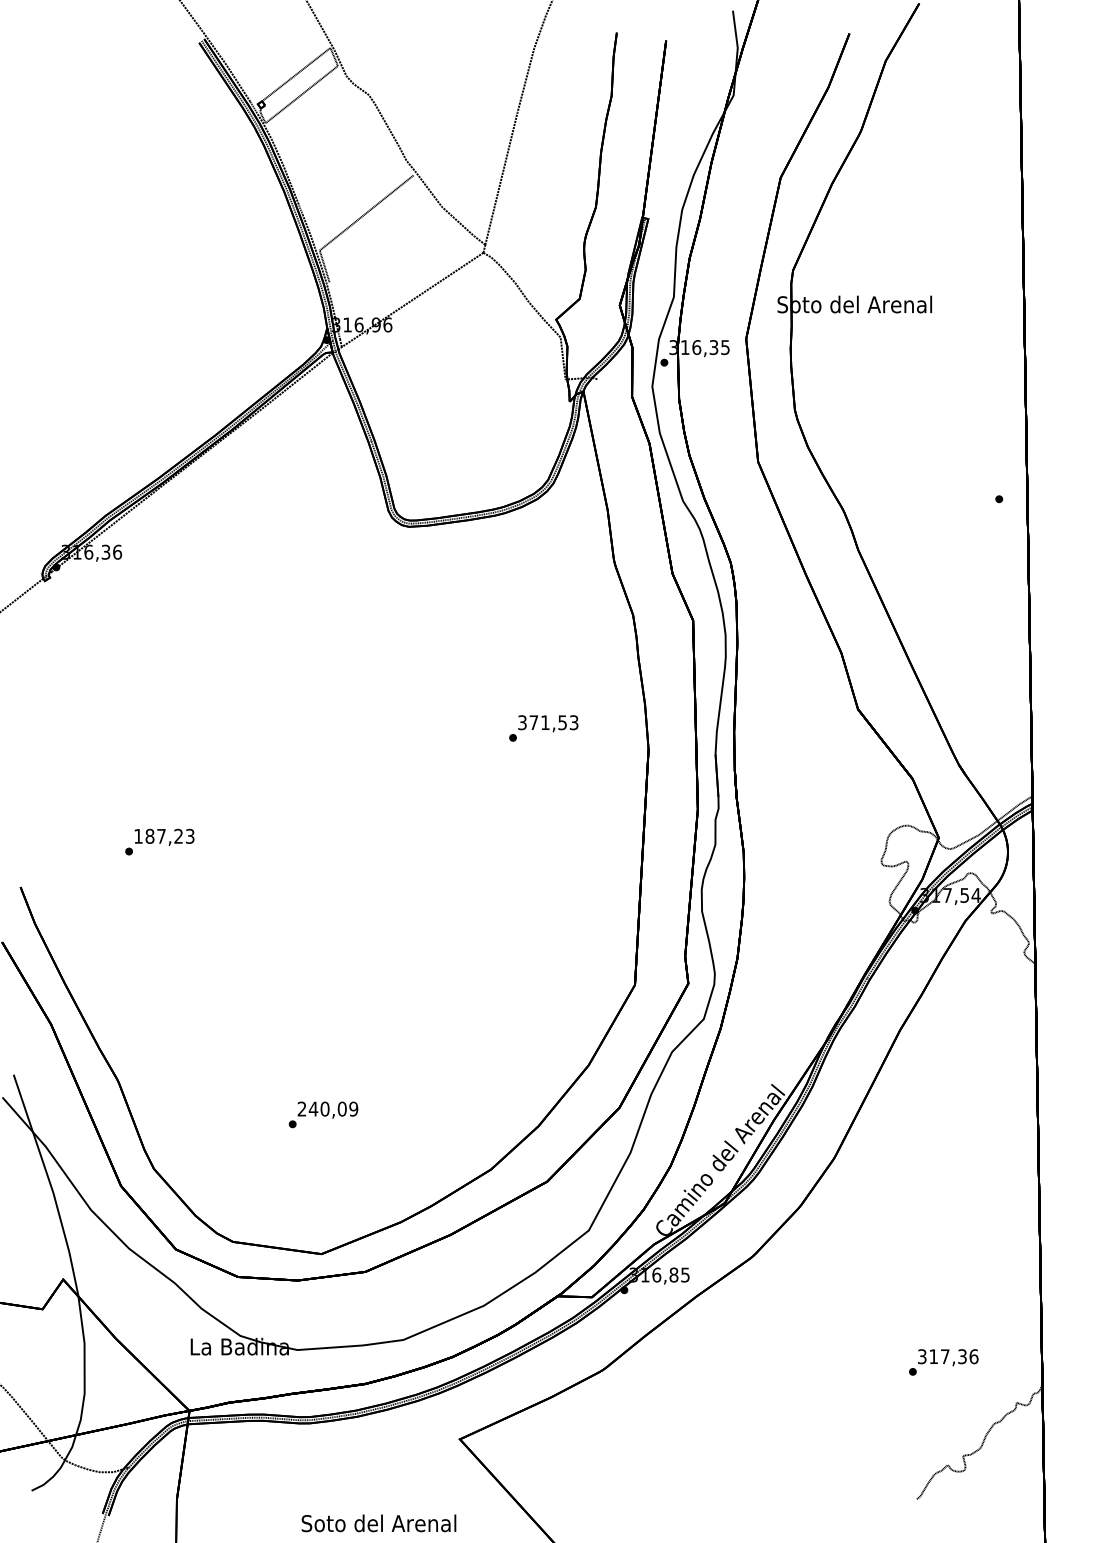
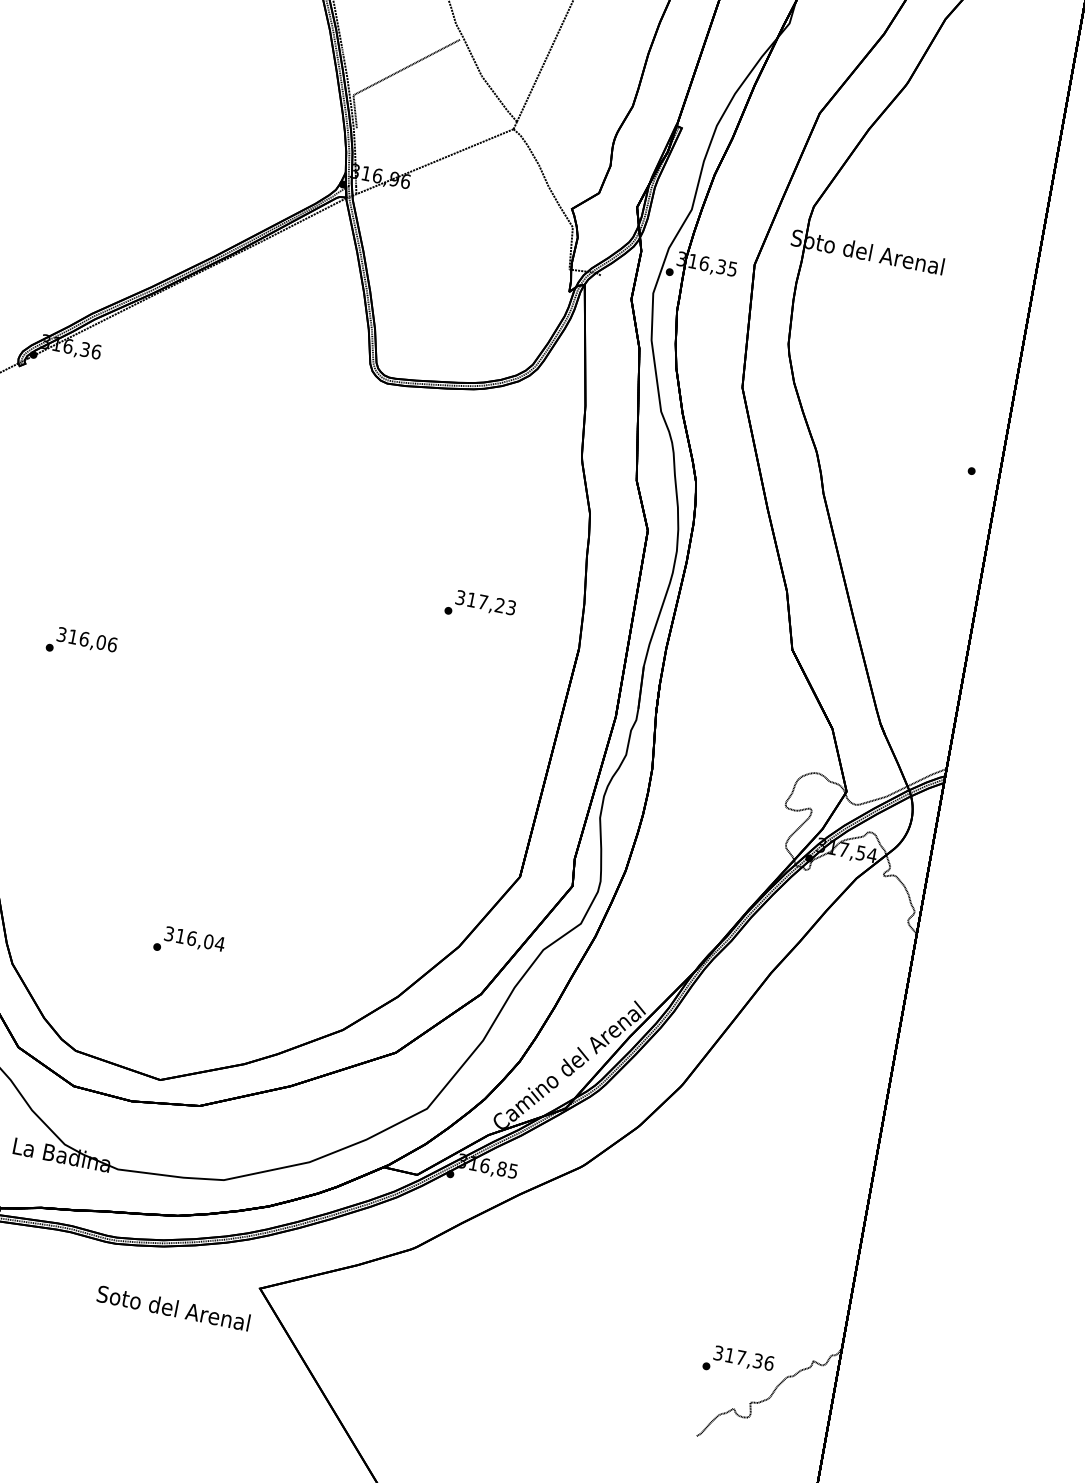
text: (547, 722) -> (485, 602), 371,53 -> 317,23
text: (164, 835) -> (87, 638), 187,23 -> 316,06
text: (327, 1108) -> (194, 938), 240,09 -> 316,04
text: (943, 1362) -> (738, 1363), moved
text: (378, 1523) -> (173, 1308), moved

